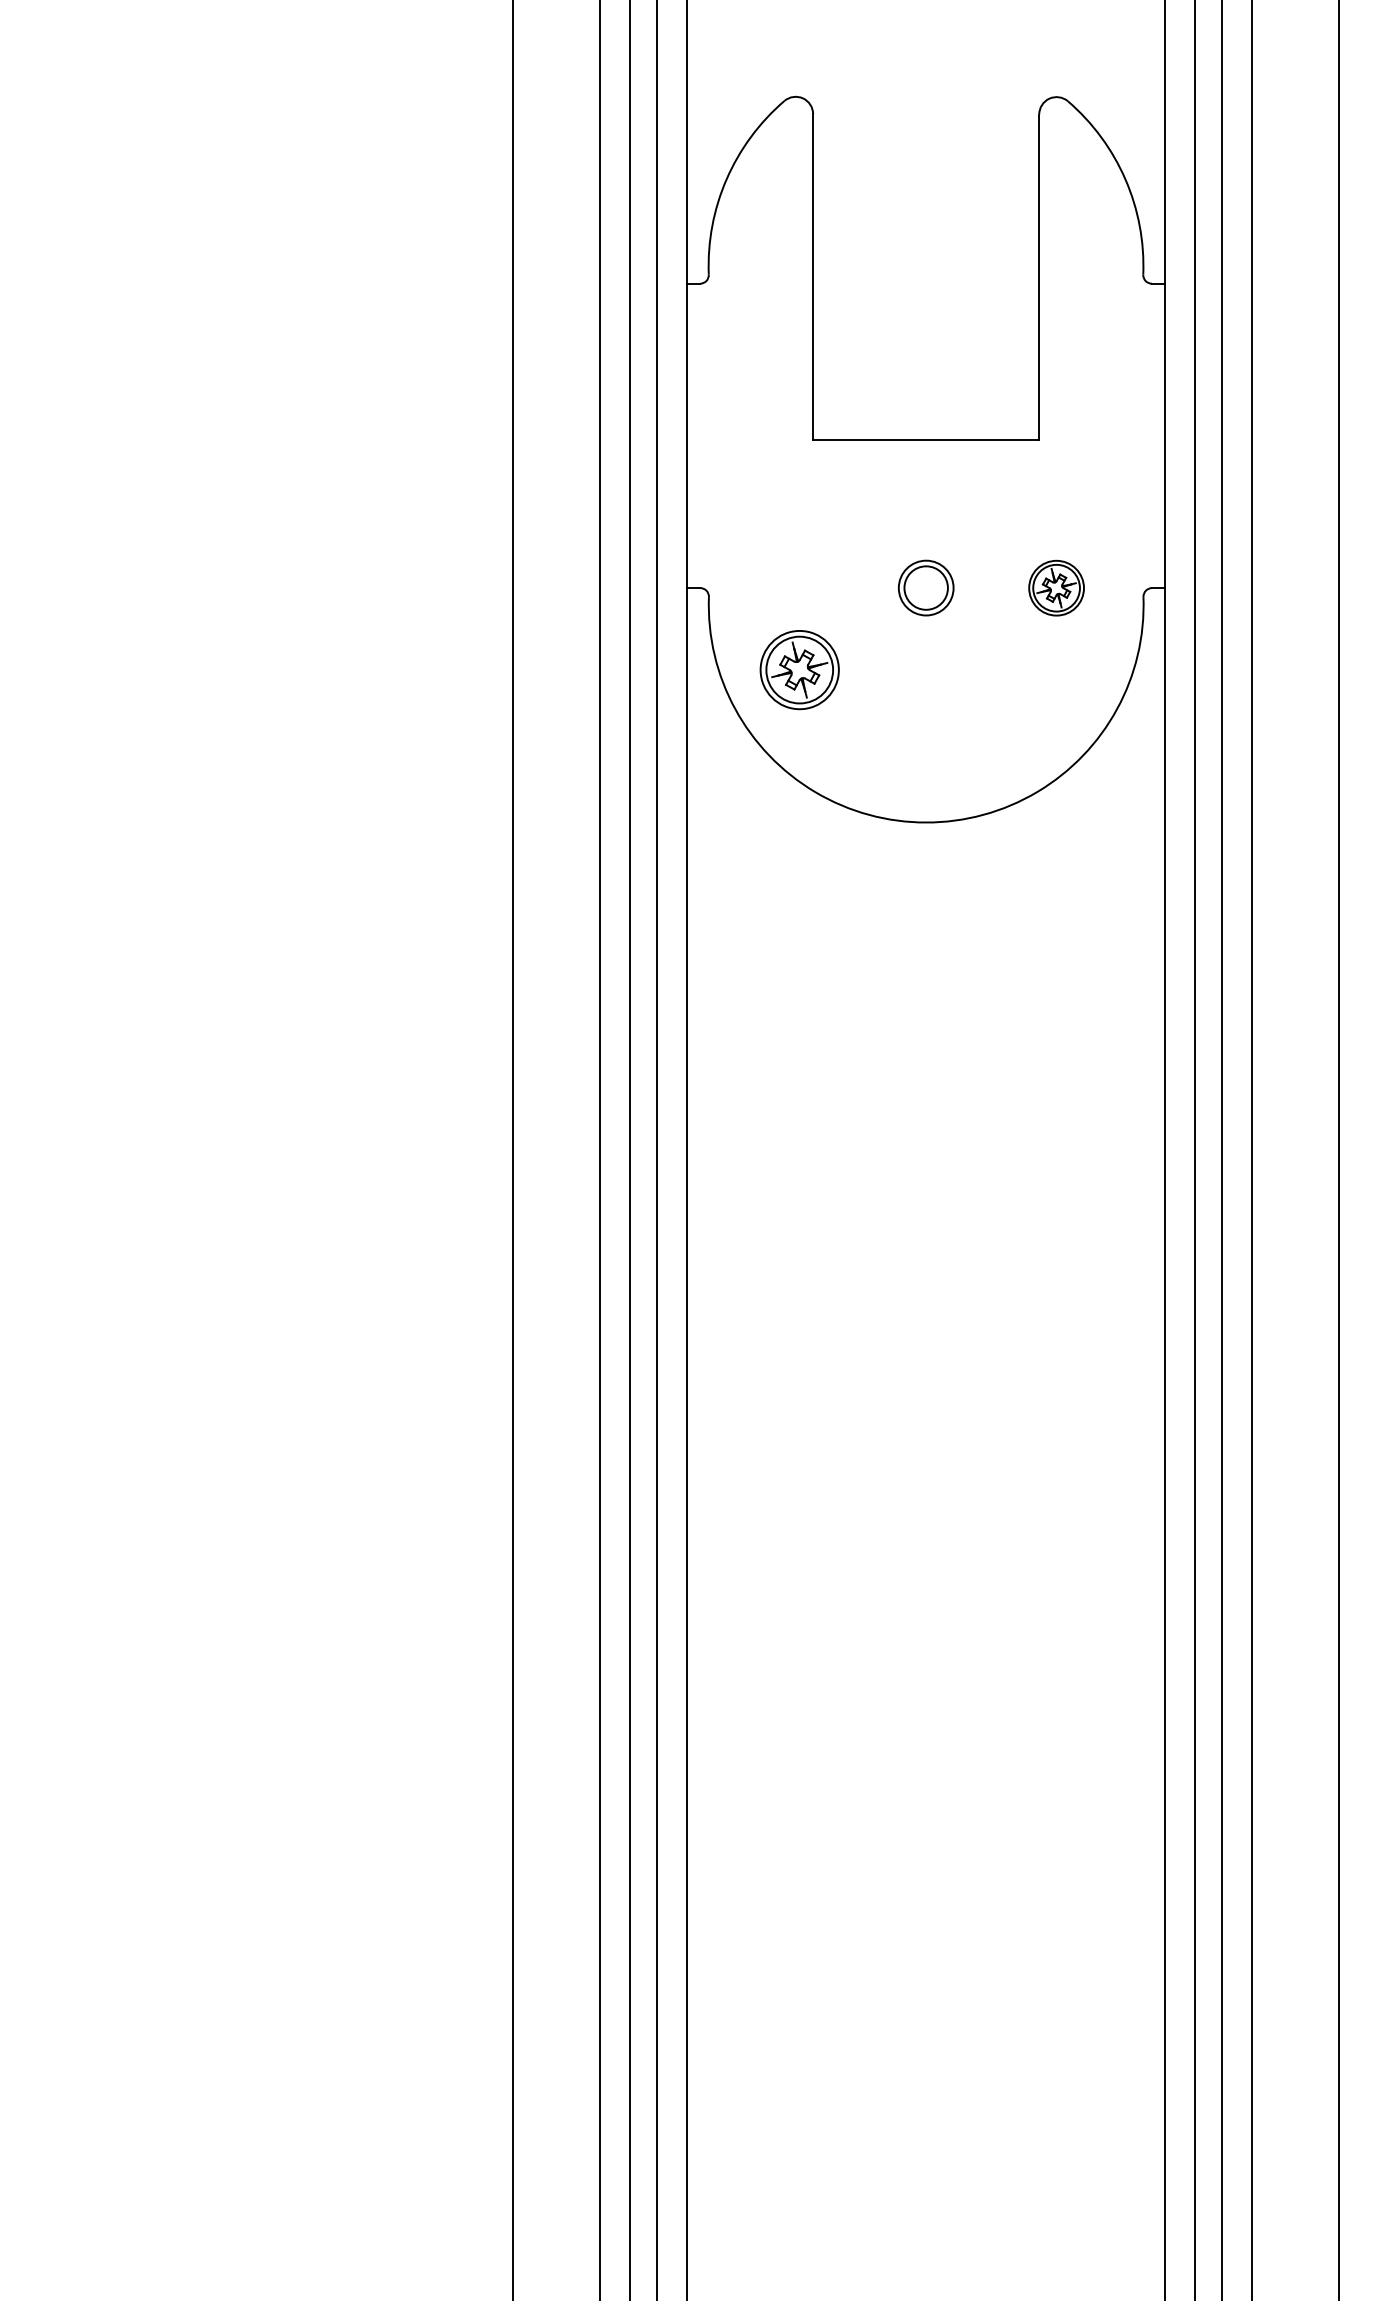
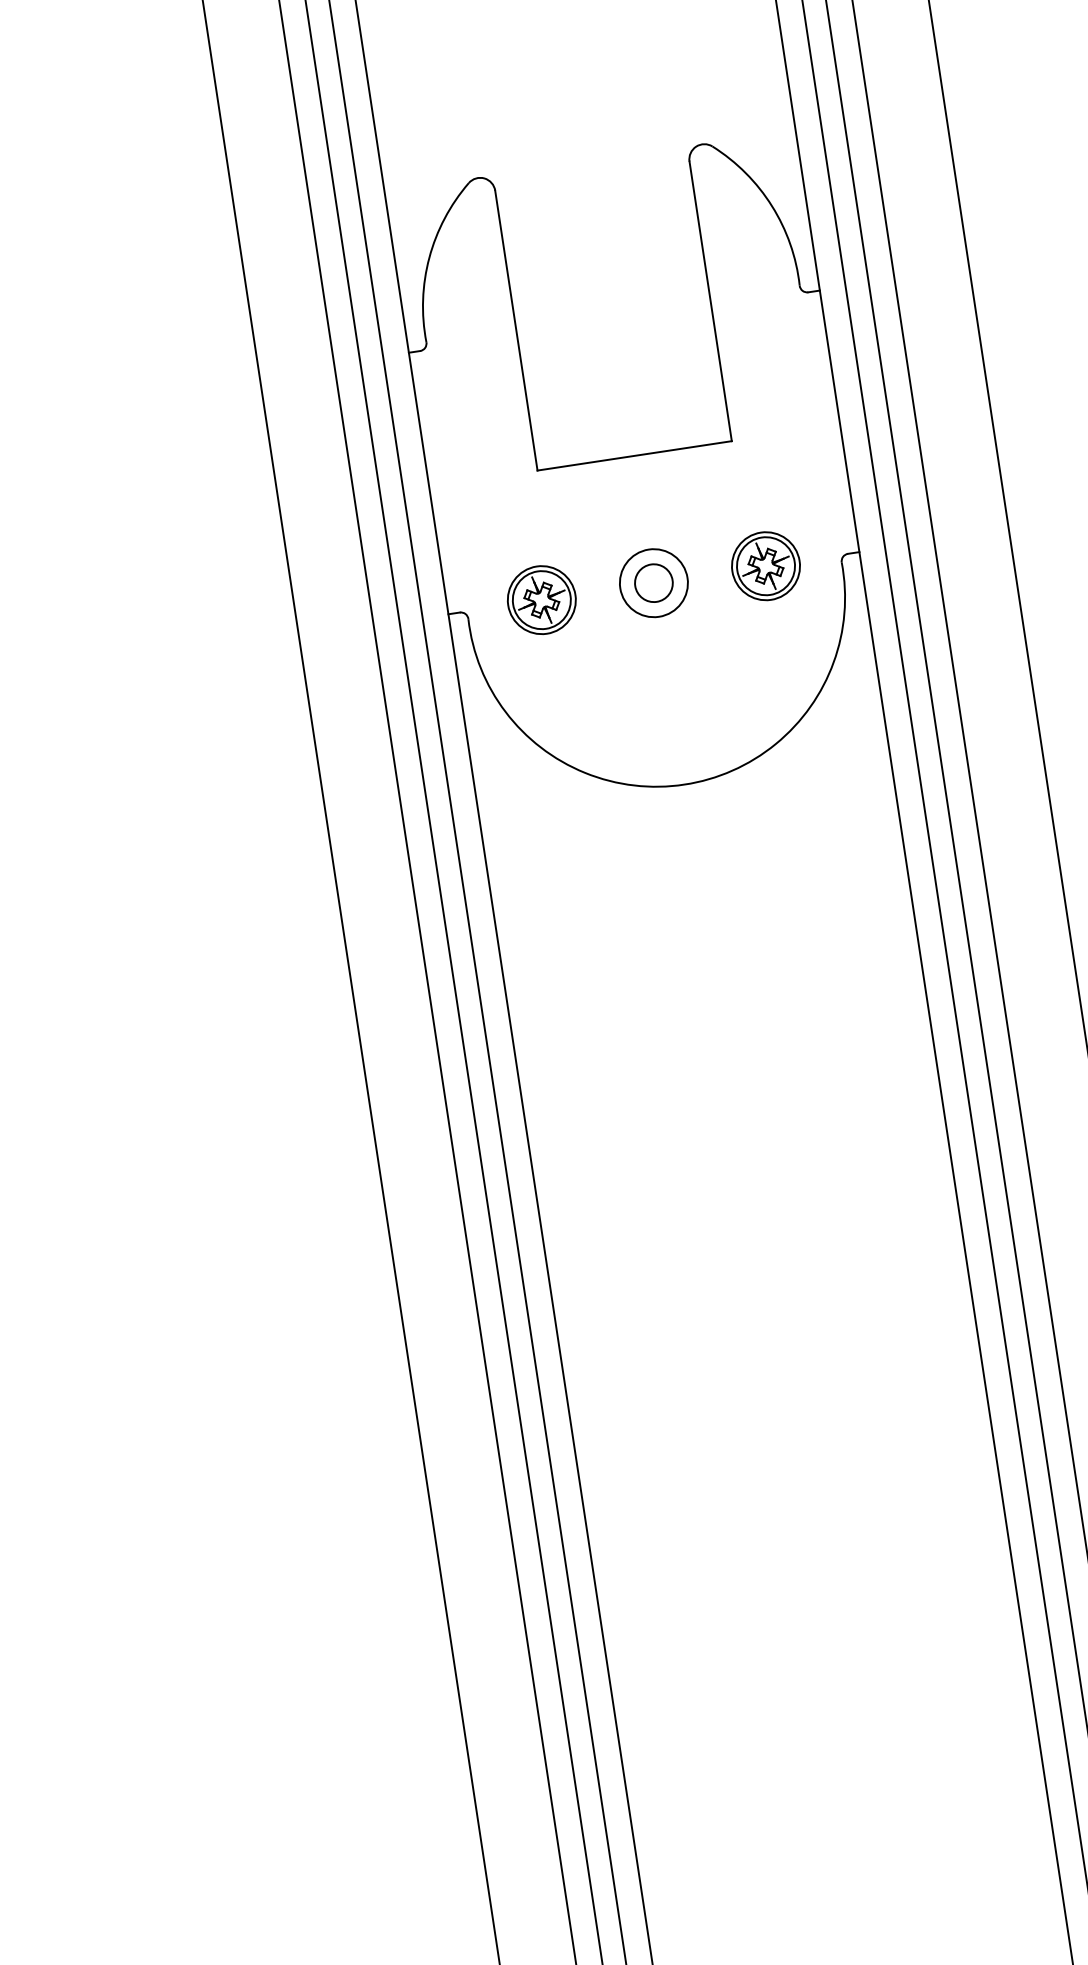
circle: (926, 587) -> (654, 582), size x1.43
part: (1056, 588) -> (765, 566), size x1.43
part: (799, 670) -> (541, 600), moved

